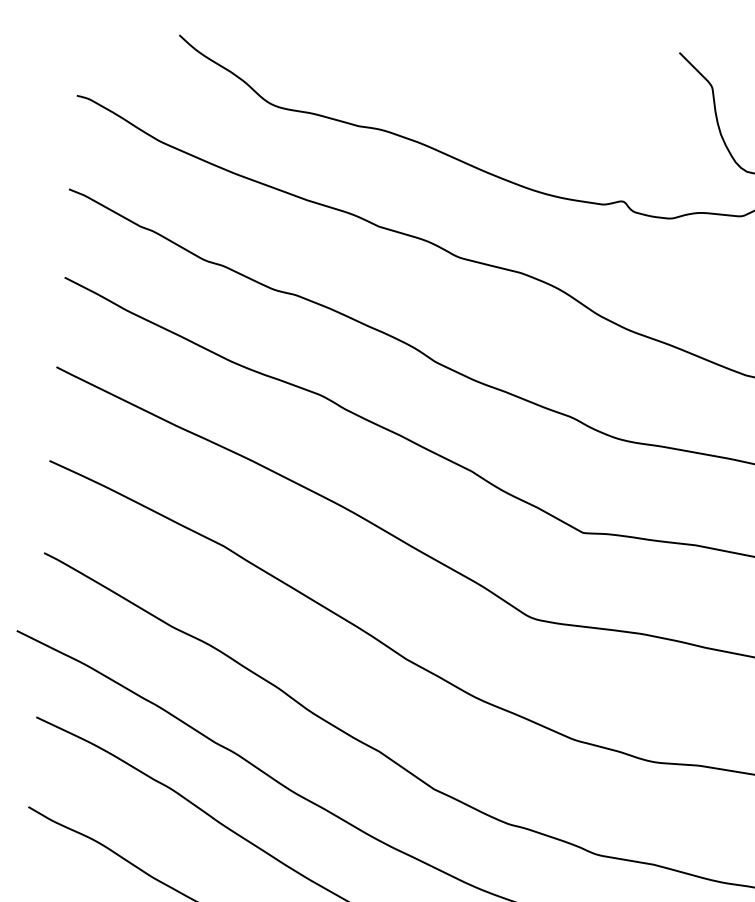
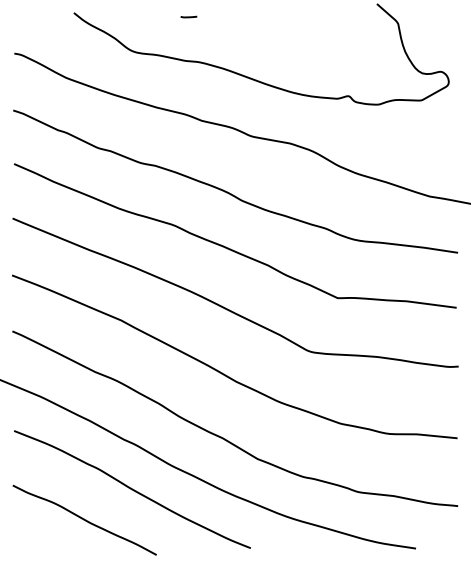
line: (367, 53) -> (188, 16), added

